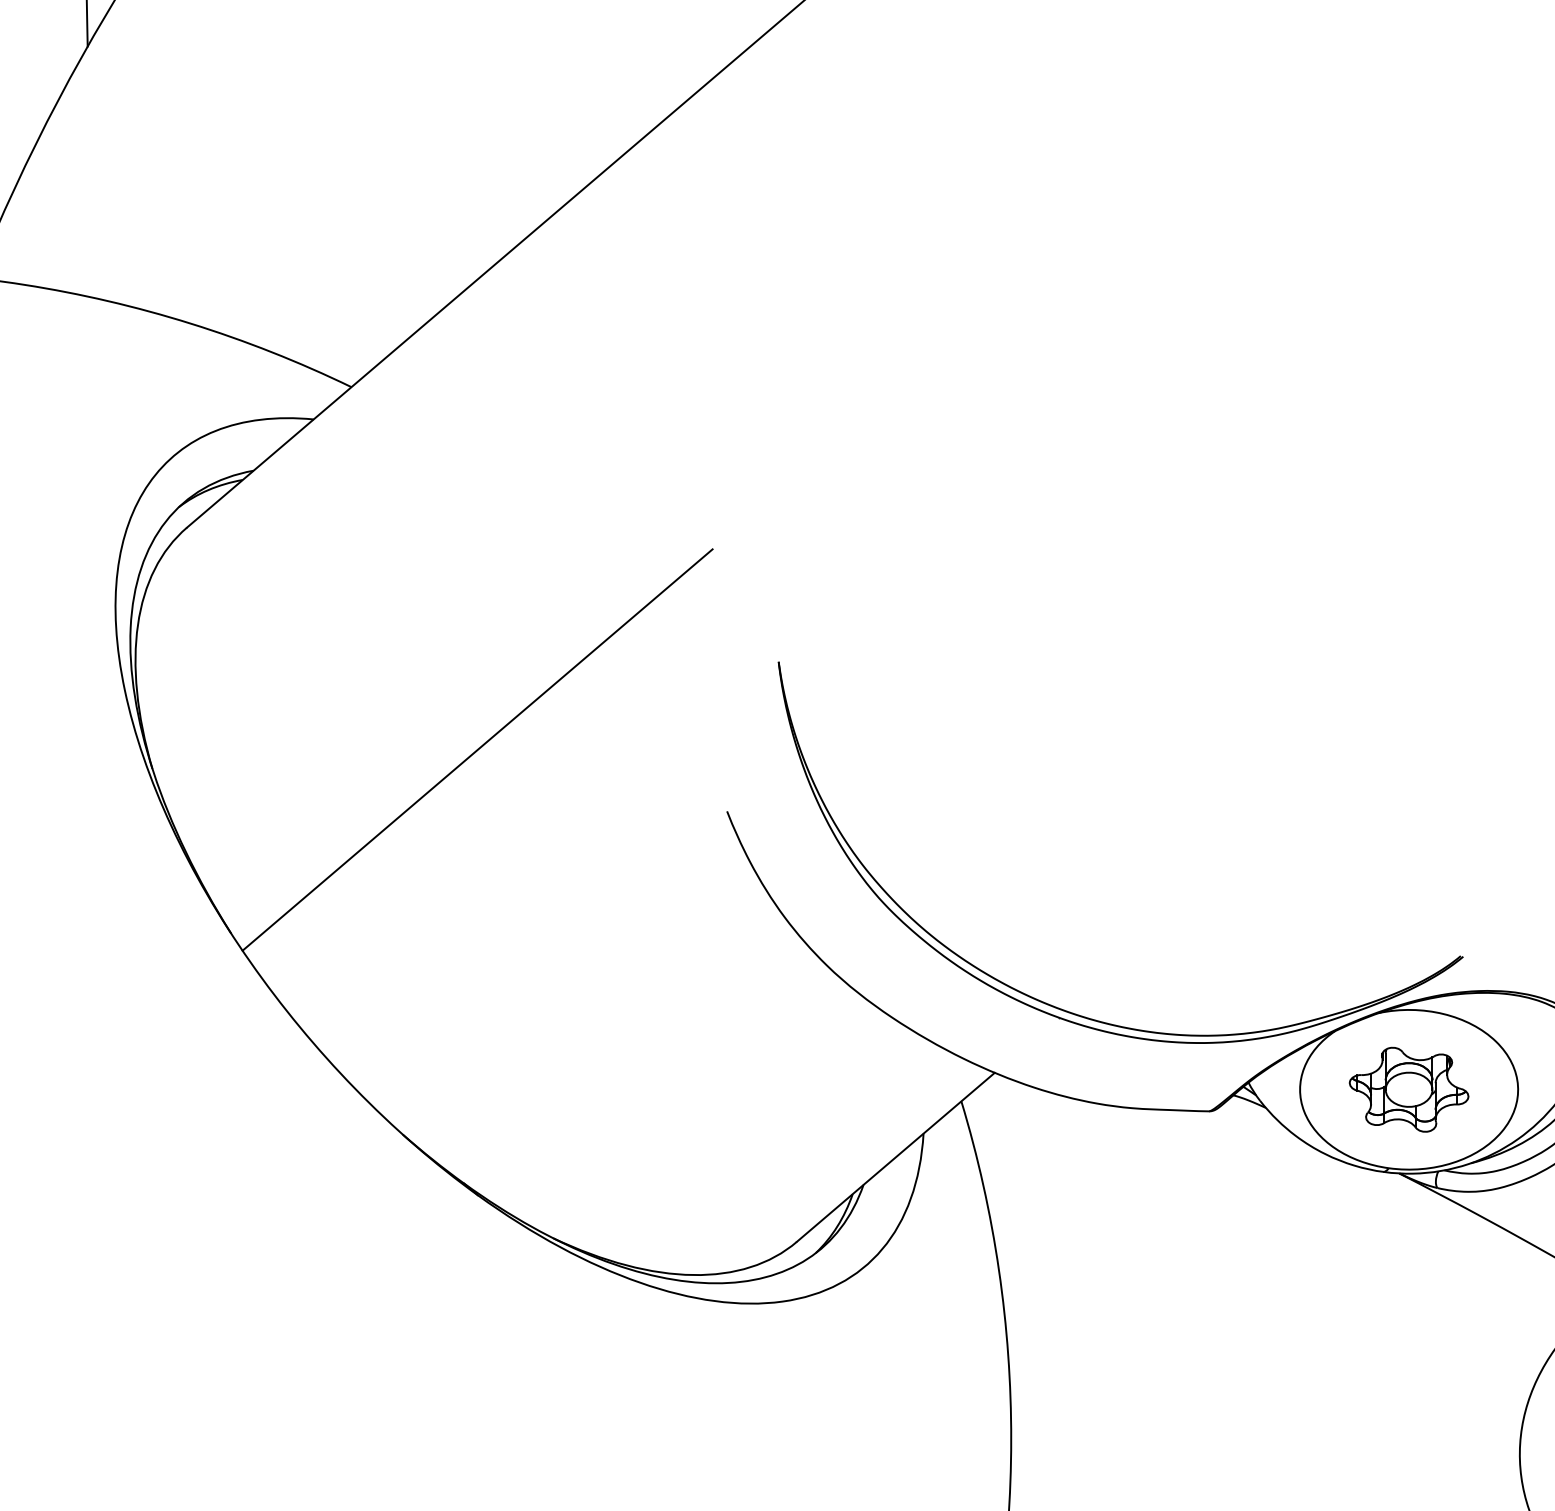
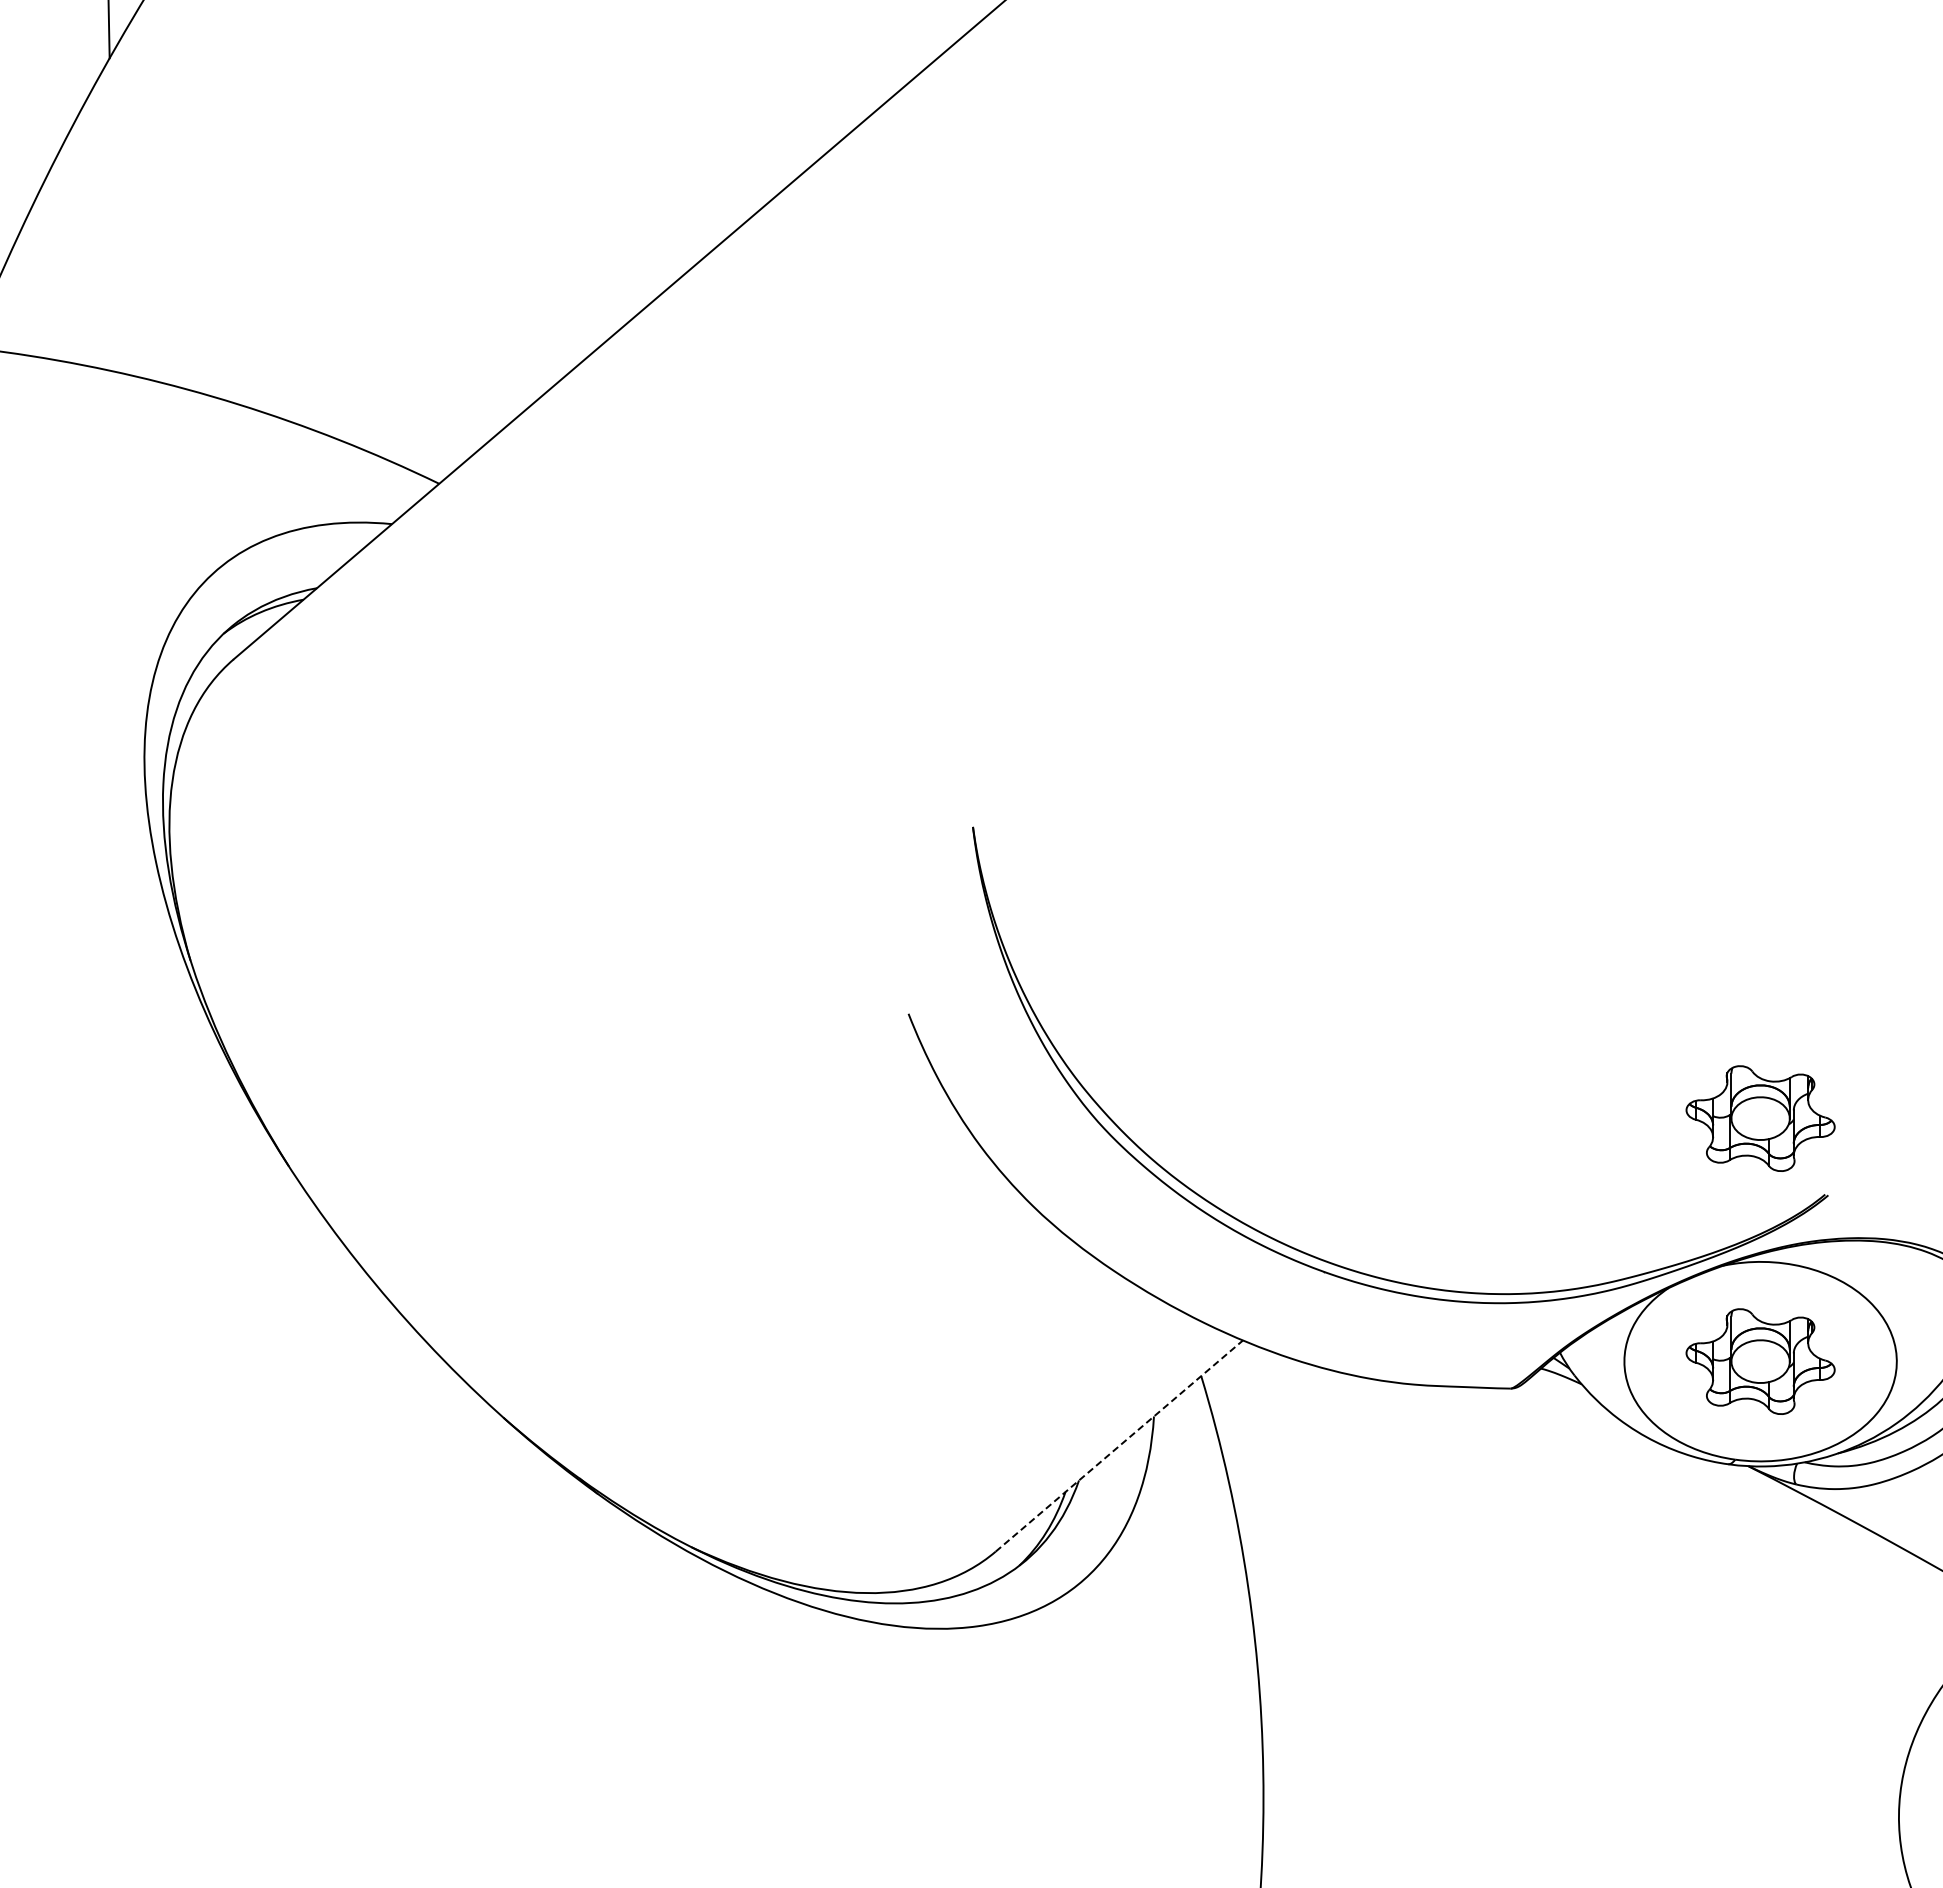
line: (477, 749) -> (596, 936), removed
part: (1409, 895) -> (1760, 1118), added
line: (895, 1157) -> (1119, 1446), solid -> dashed

